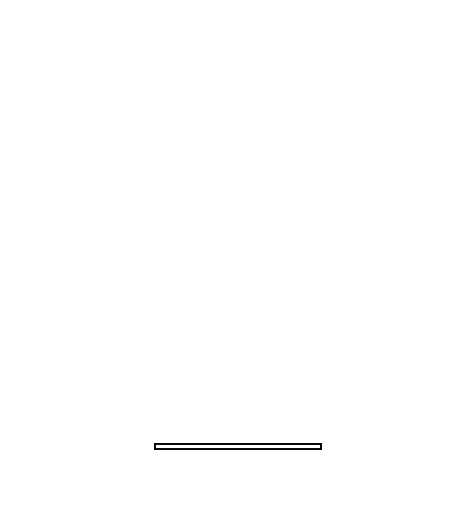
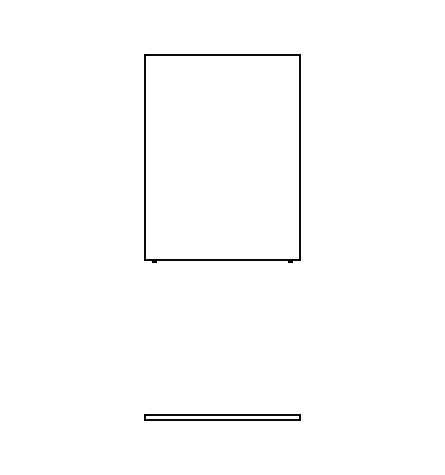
part: (238, 169) -> (222, 158), added

